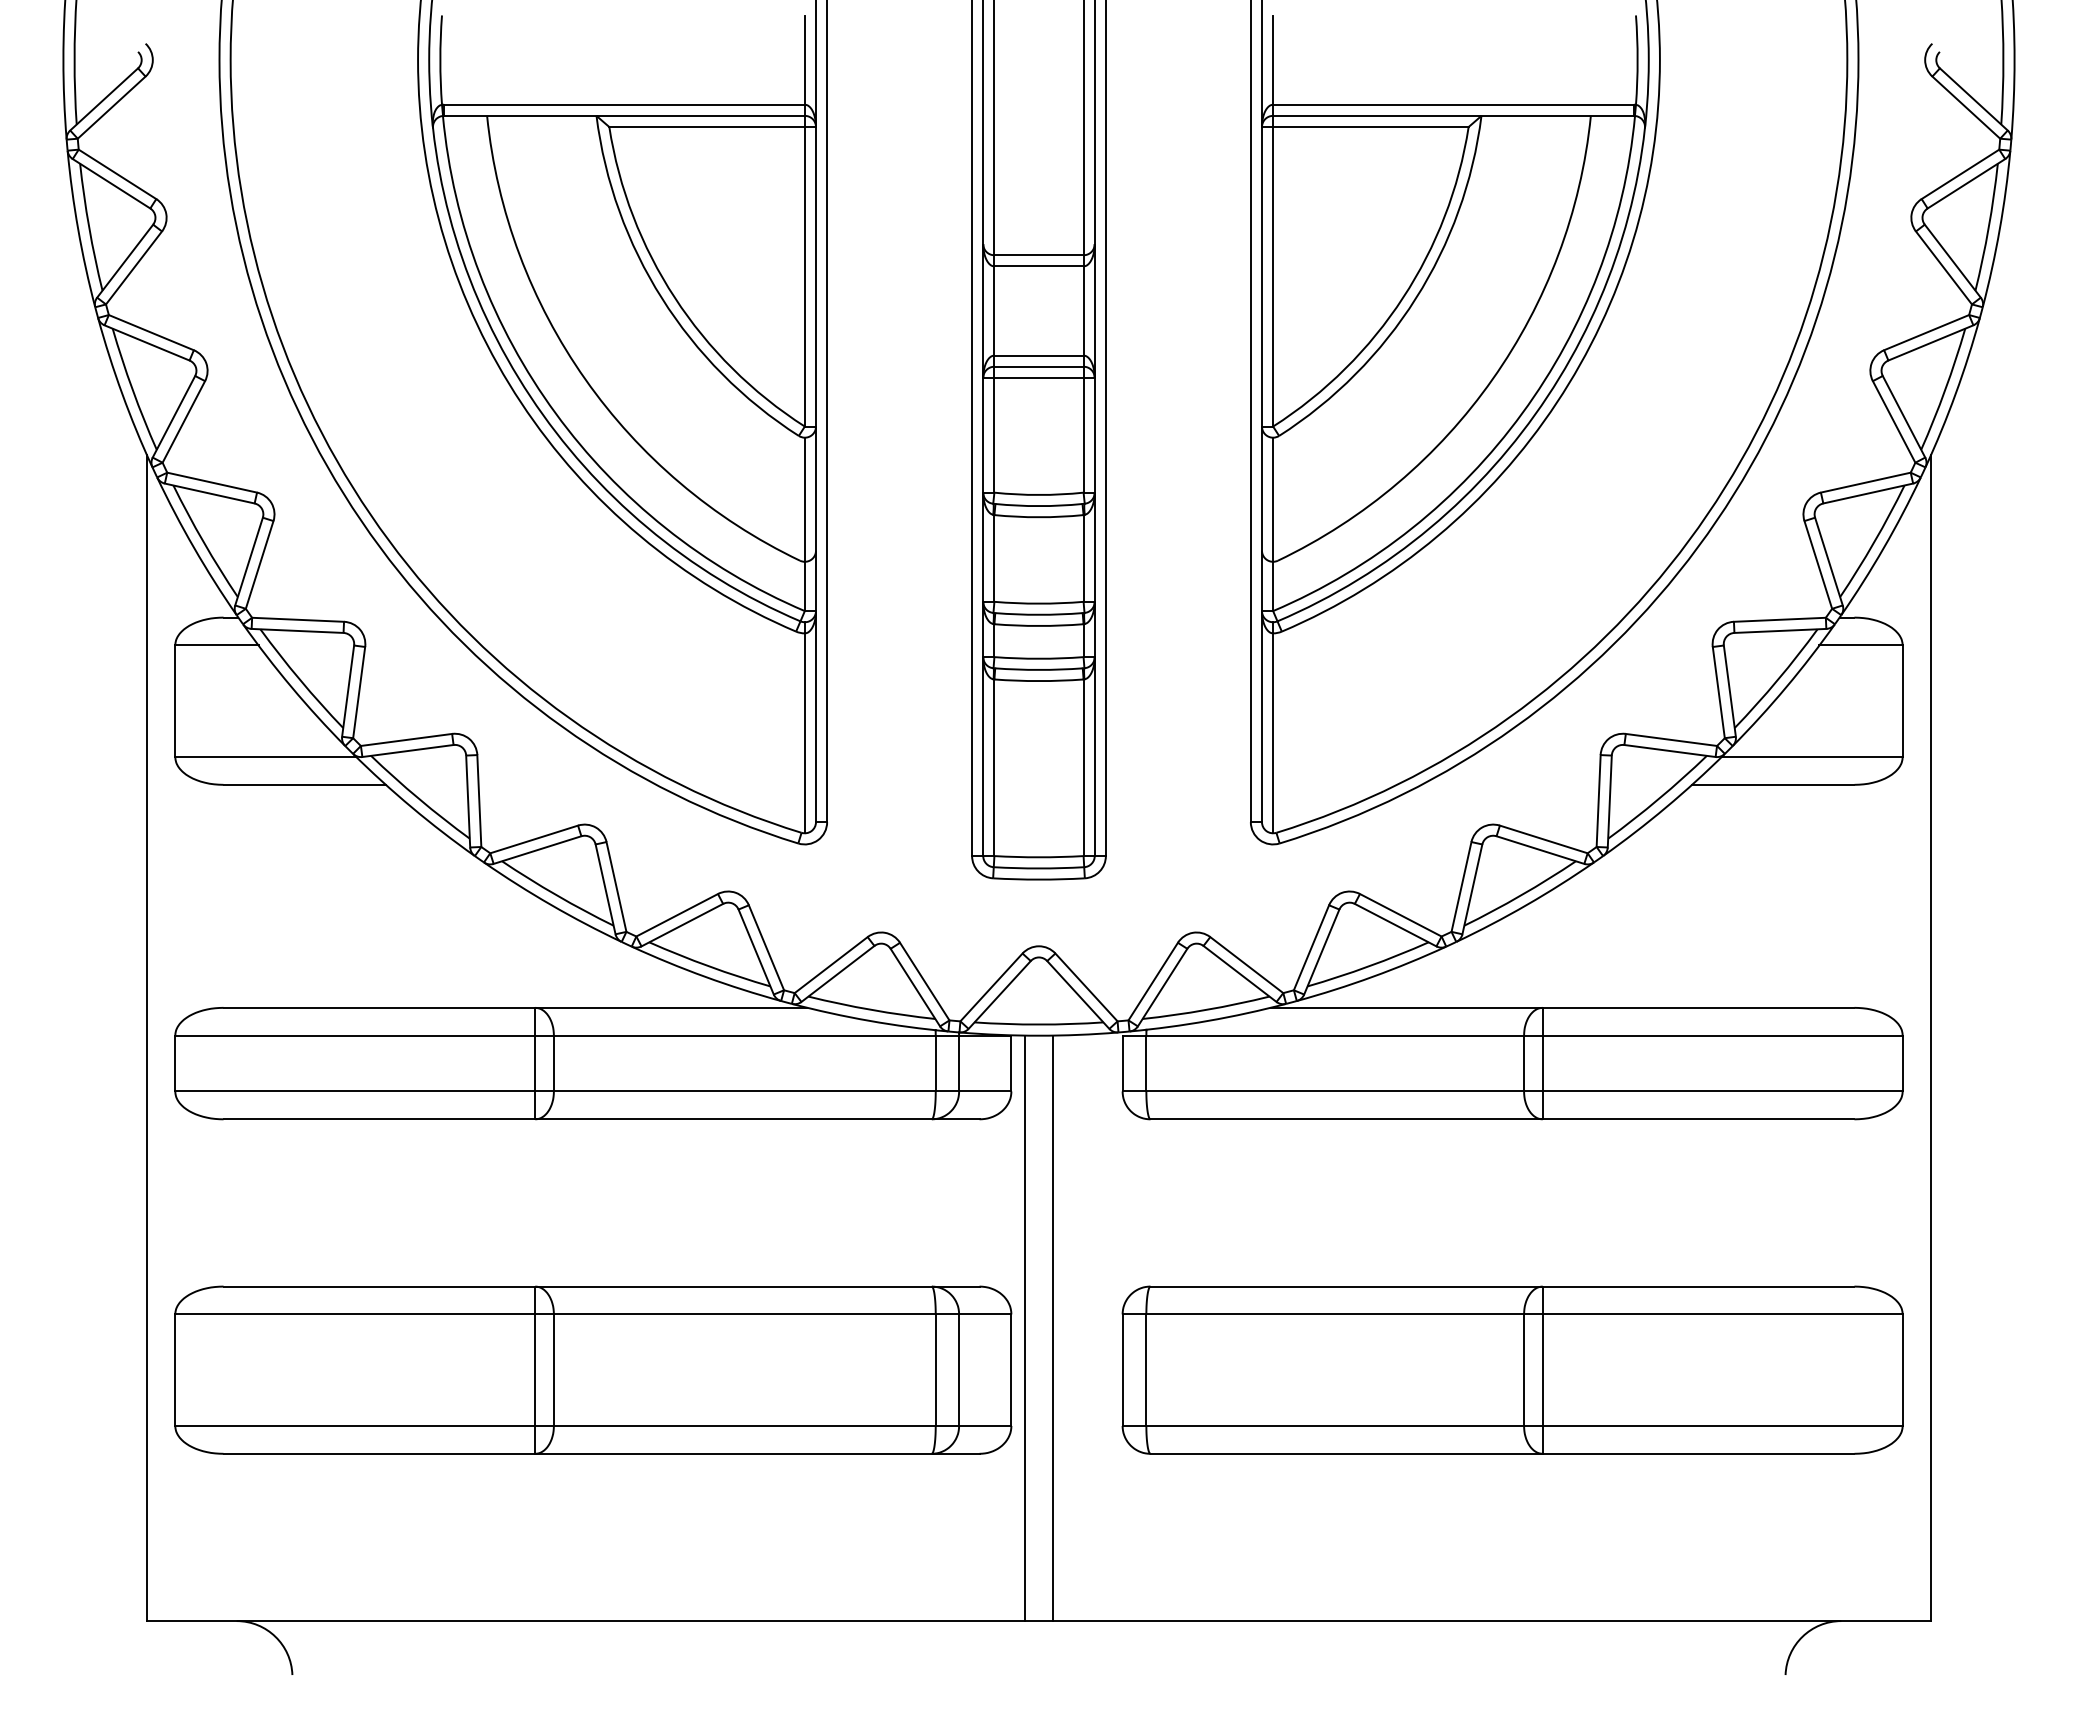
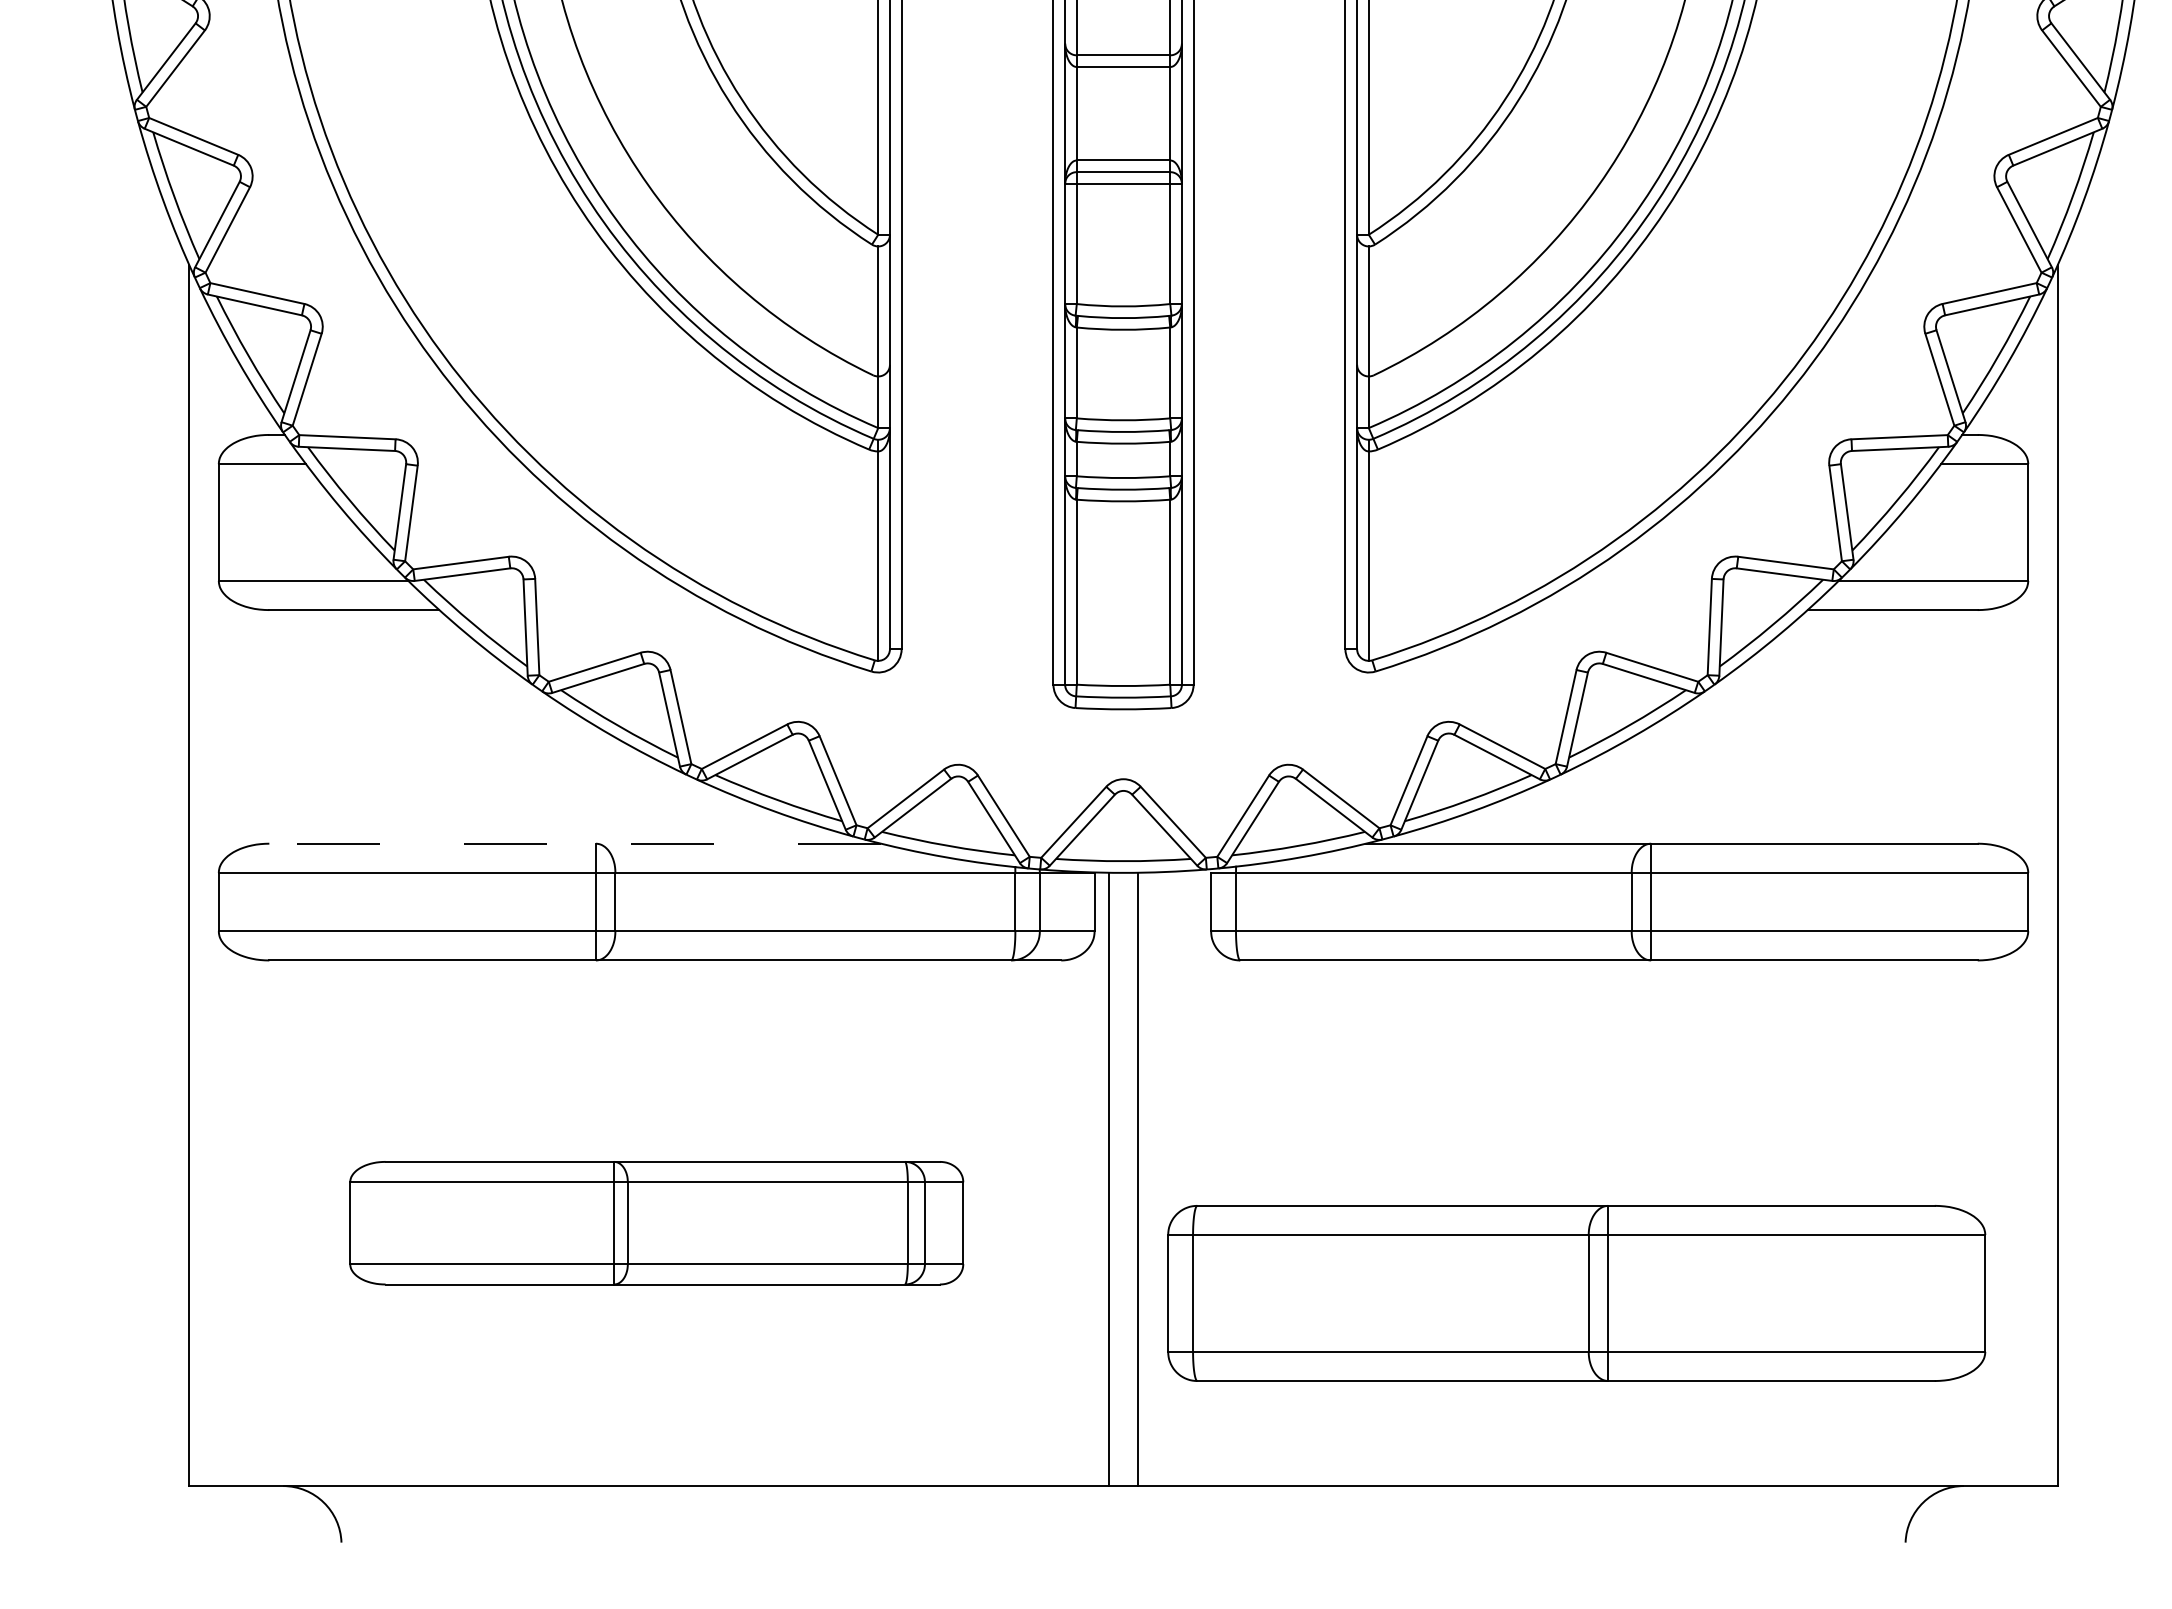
line: (515, 1007) -> (575, 843), solid -> dashed
part: (593, 1369) -> (656, 1222), size x0.7
part: (1512, 1369) -> (1576, 1292), moved

